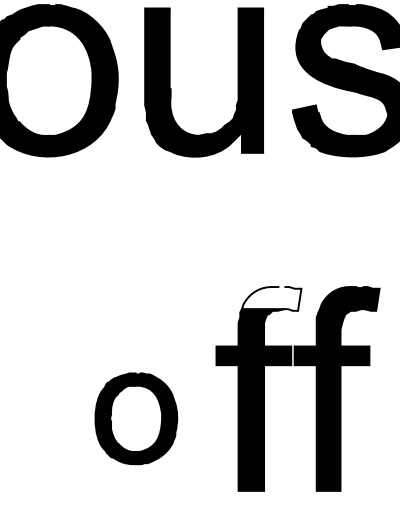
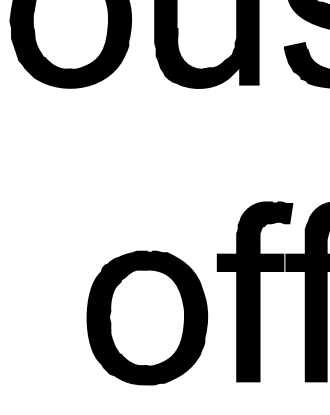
fill: (271, 298) -> (266, 212), added
part: (136, 418) -> (147, 317), size x1.67

